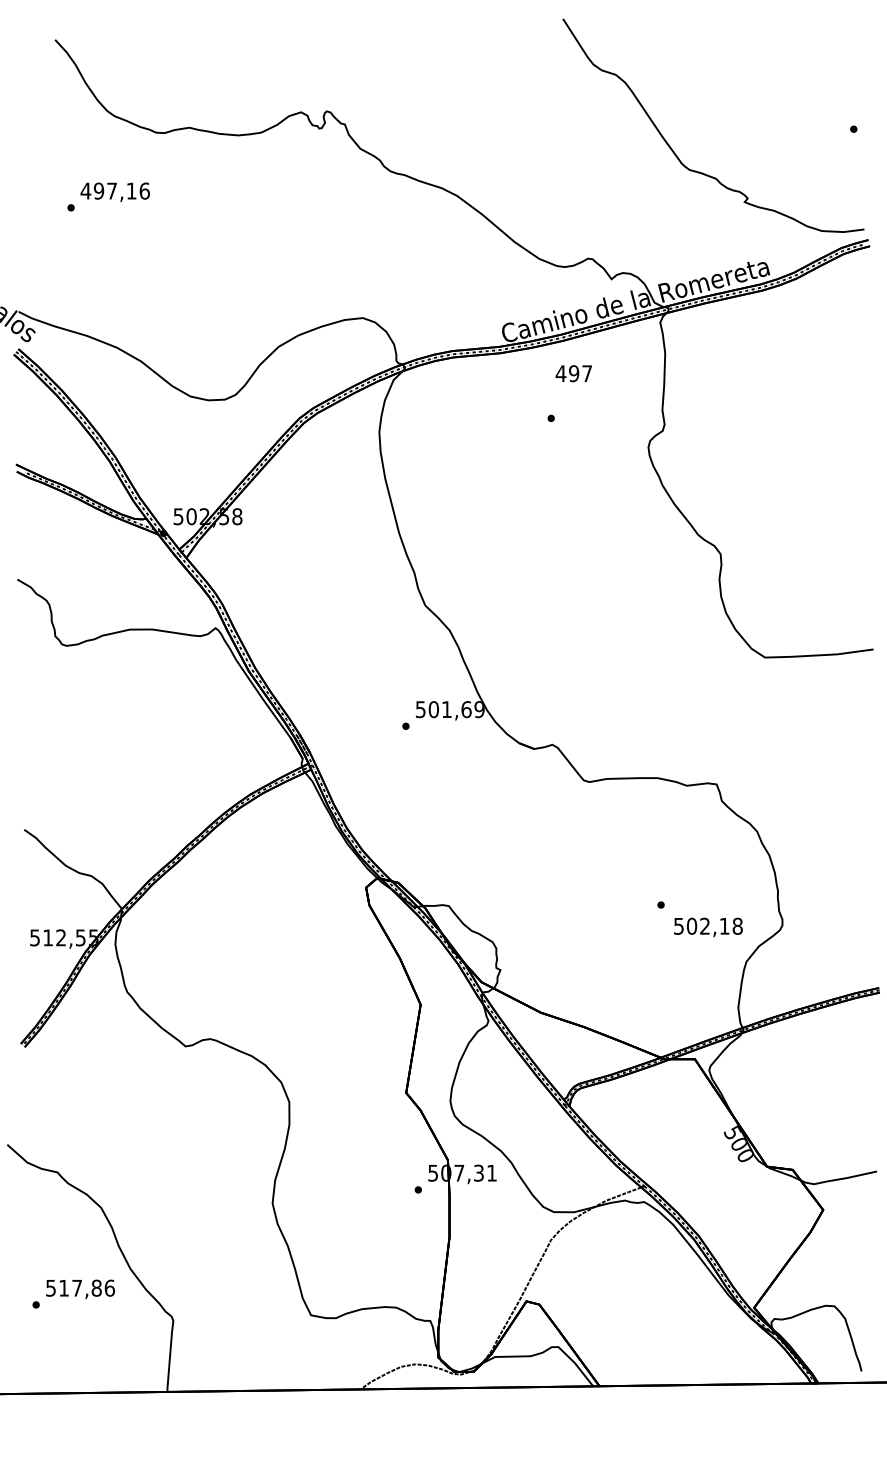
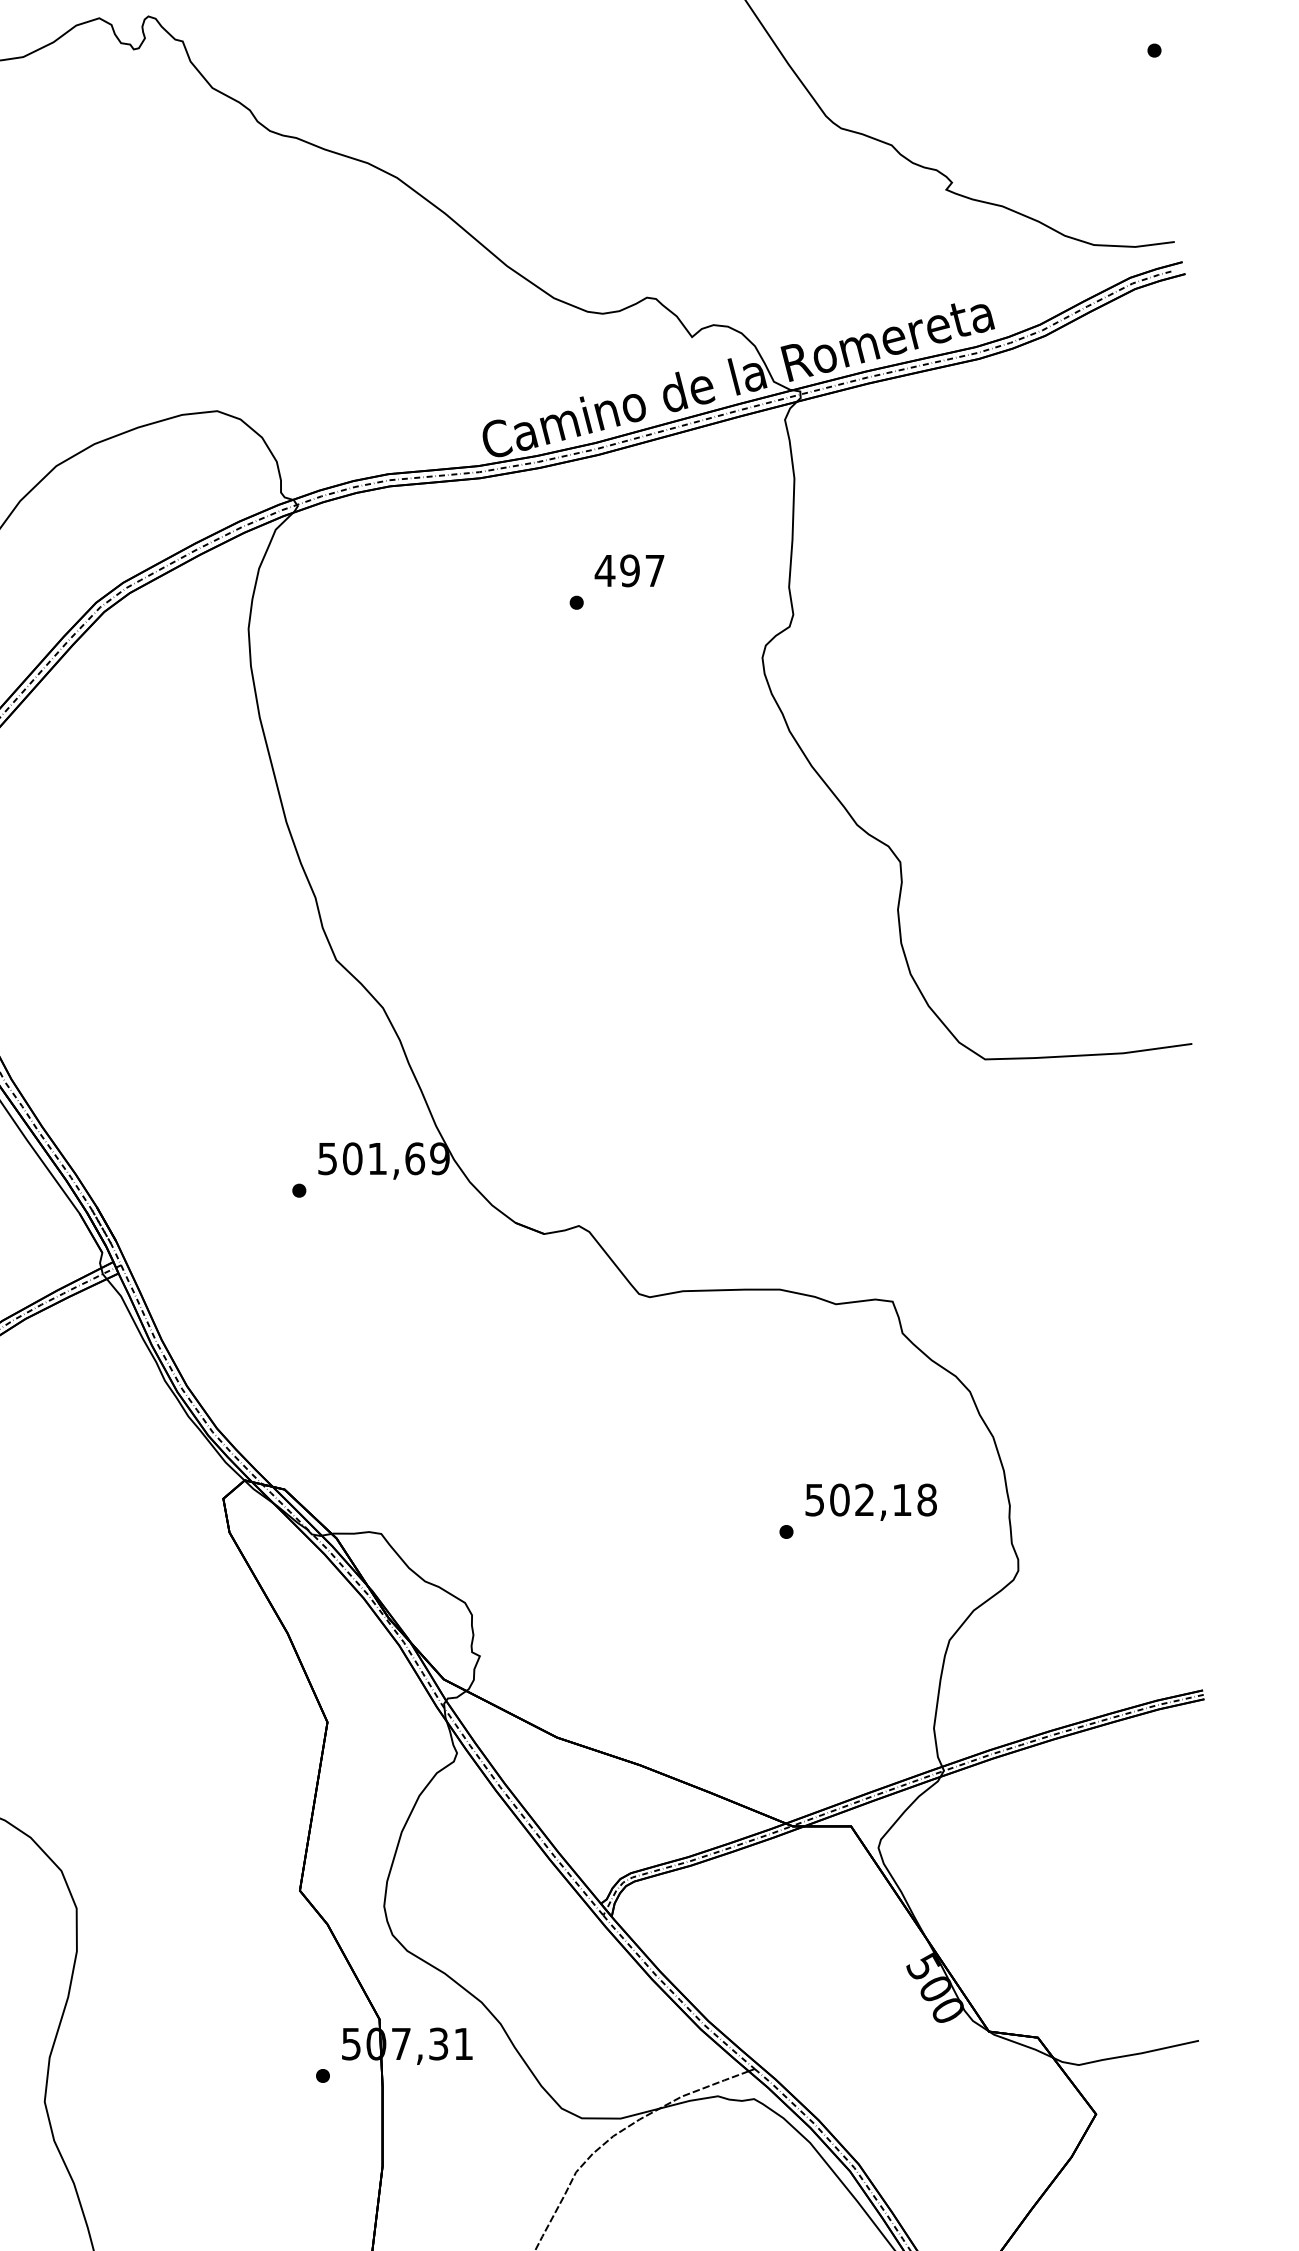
text: (573, 373) -> (628, 570), moved
text: (708, 927) -> (871, 1502), moved

